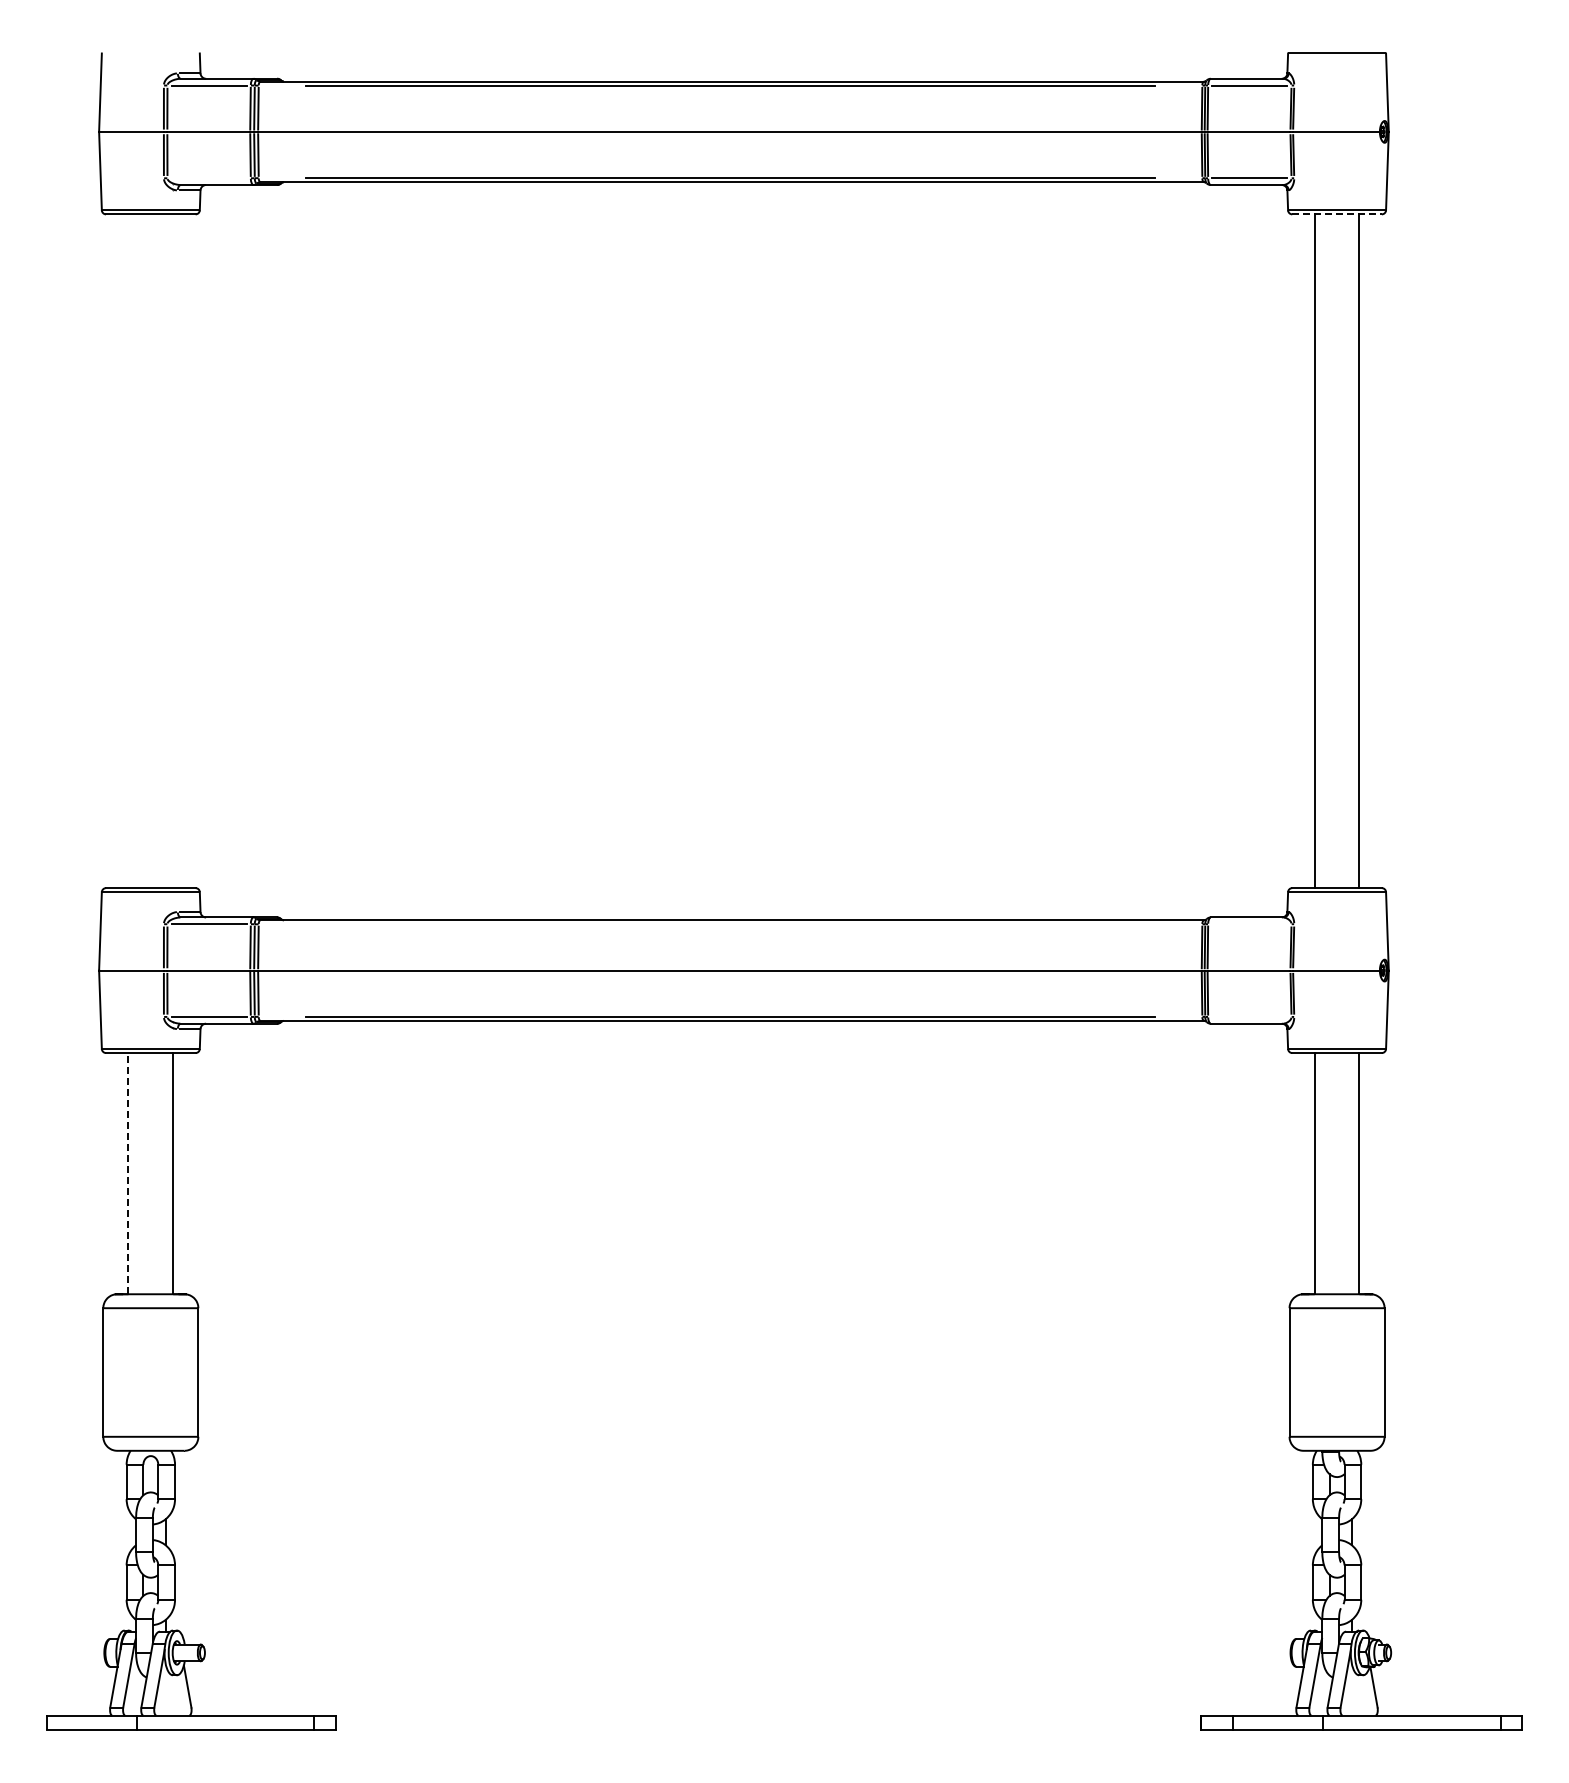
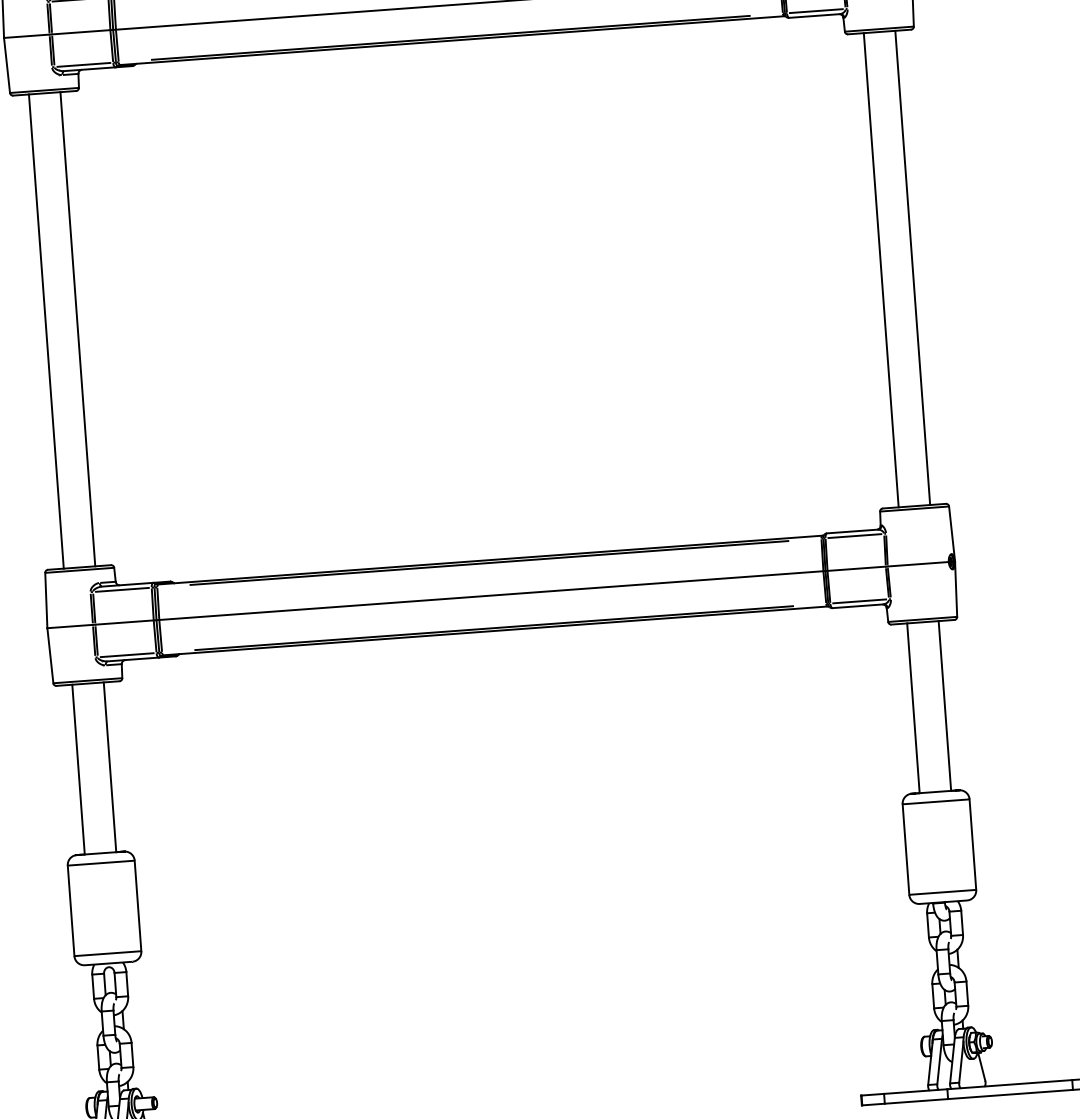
line: (208, 178) -> (83, 65), added
line: (1337, 214) -> (879, 32), dashed -> solid
line: (128, 551) -> (46, 331), added
line: (173, 551) -> (78, 329), added
line: (730, 924) -> (489, 563), added
line: (1249, 924) -> (854, 536), added
line: (1249, 1016) -> (859, 601), added
line: (128, 1173) -> (78, 769), dashed -> solid

